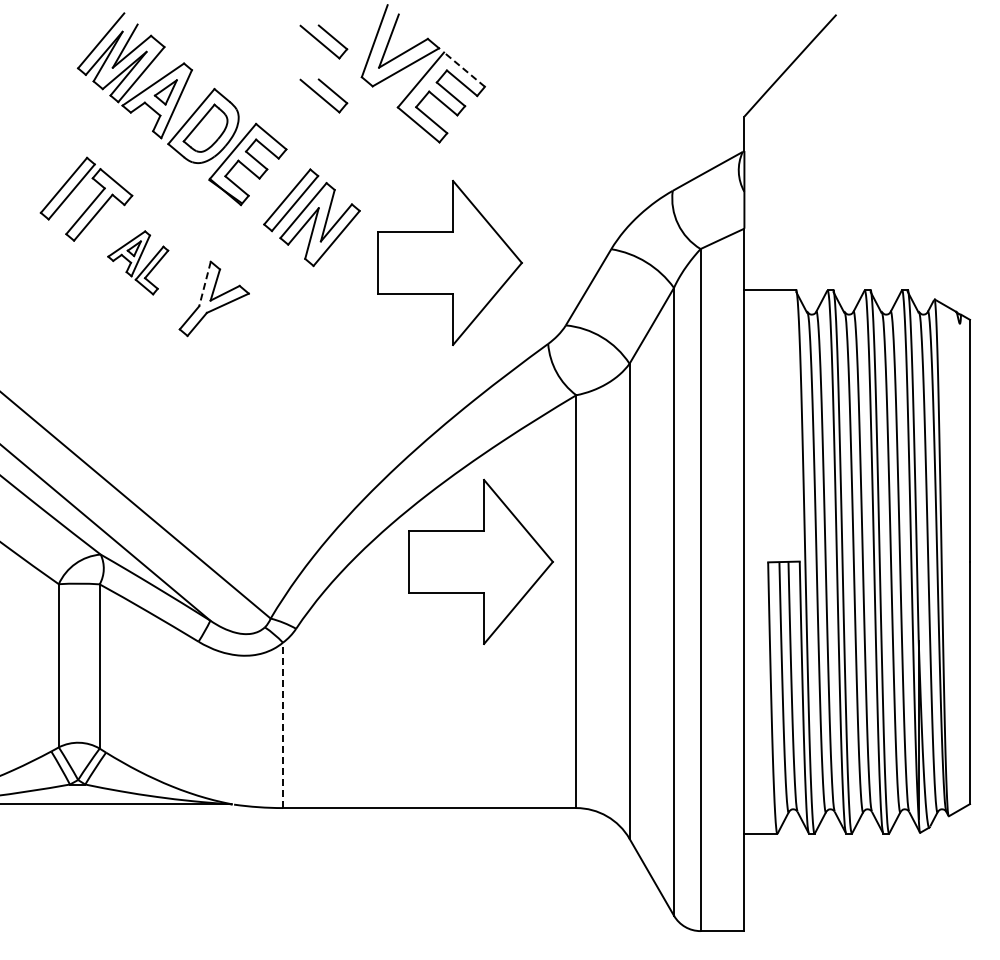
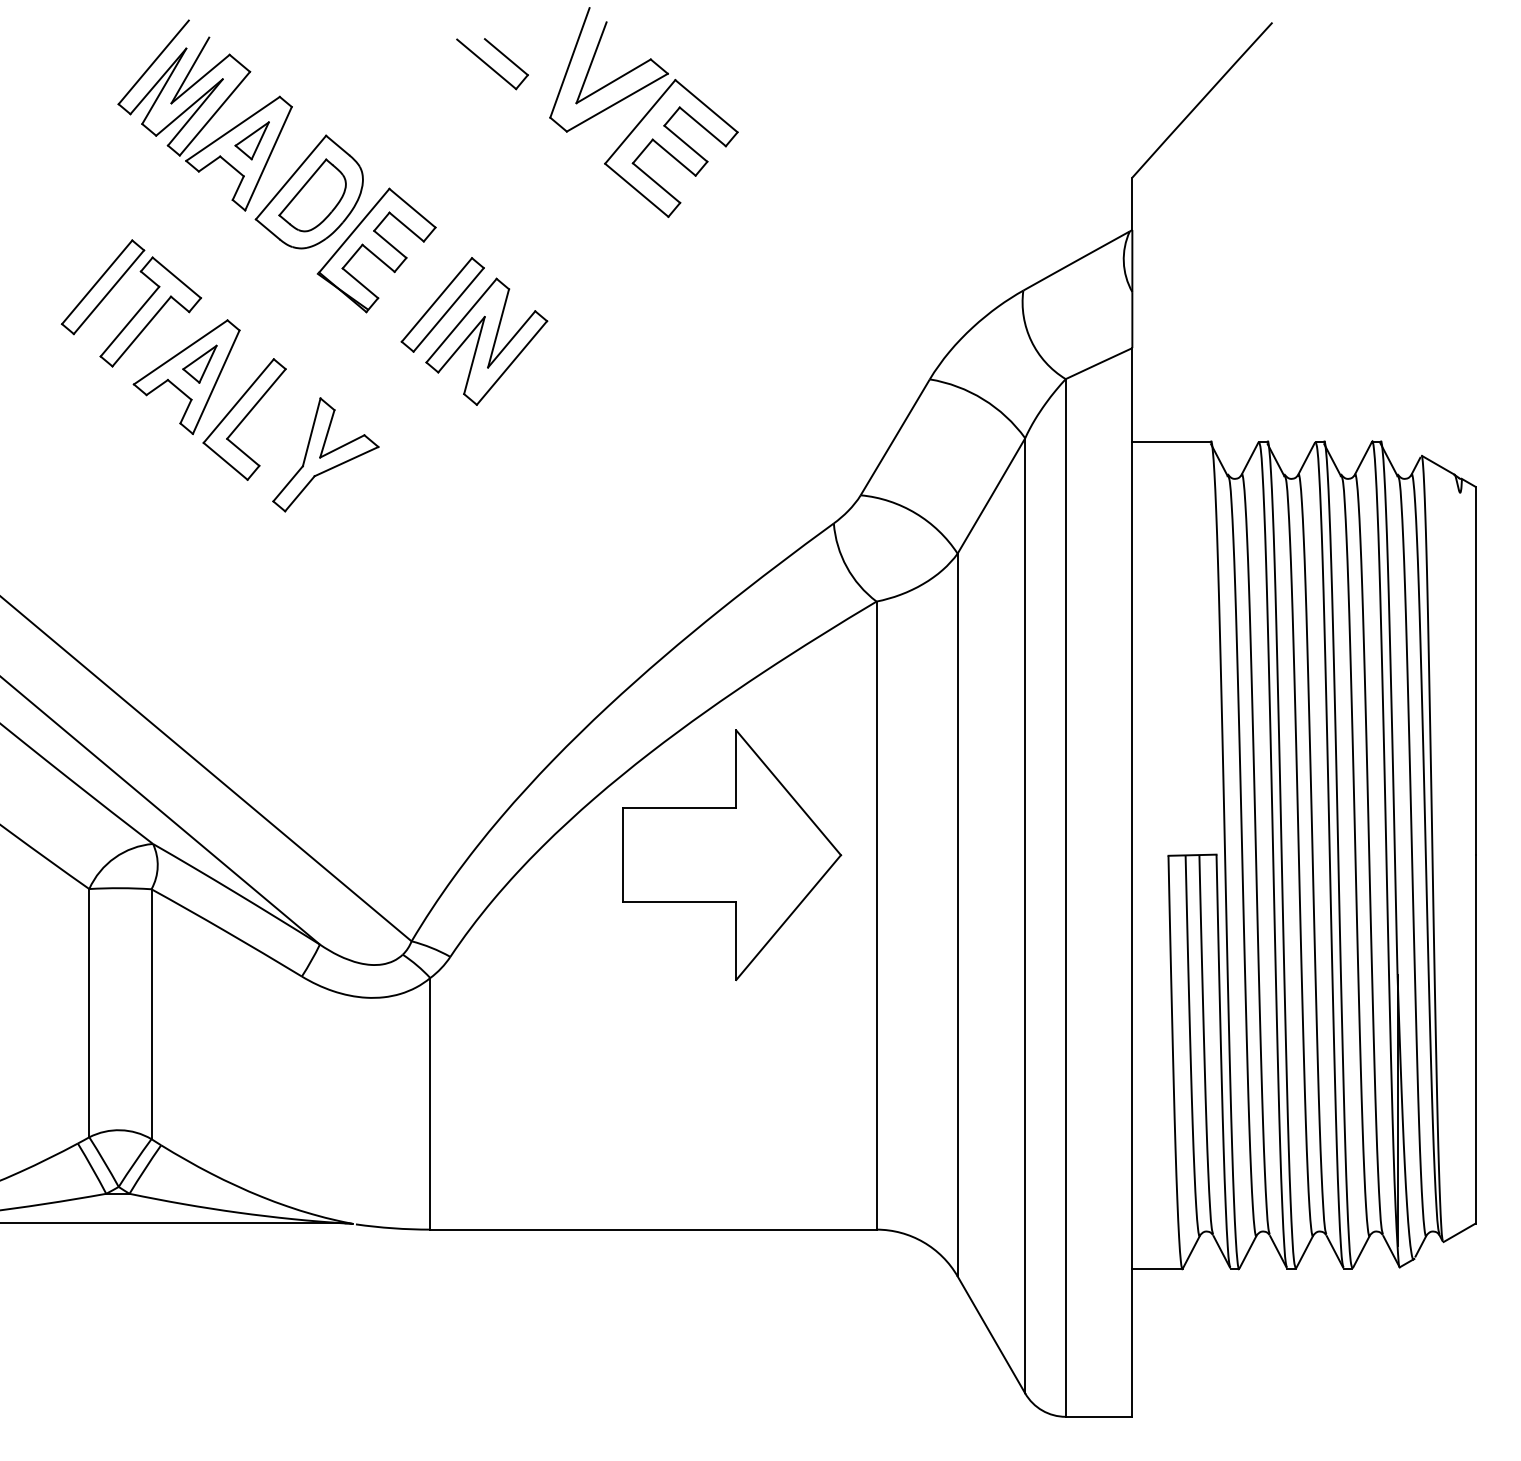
line: (464, 69) -> (706, 105), dashed -> solid
part: (323, 95) -> (491, 145), removed
part: (138, 262) -> (210, 399), size x1.67
part: (449, 262) -> (683, 399), removed
line: (204, 284) -> (310, 433), dashed -> solid
line: (282, 725) -> (429, 1104), dashed -> solid

